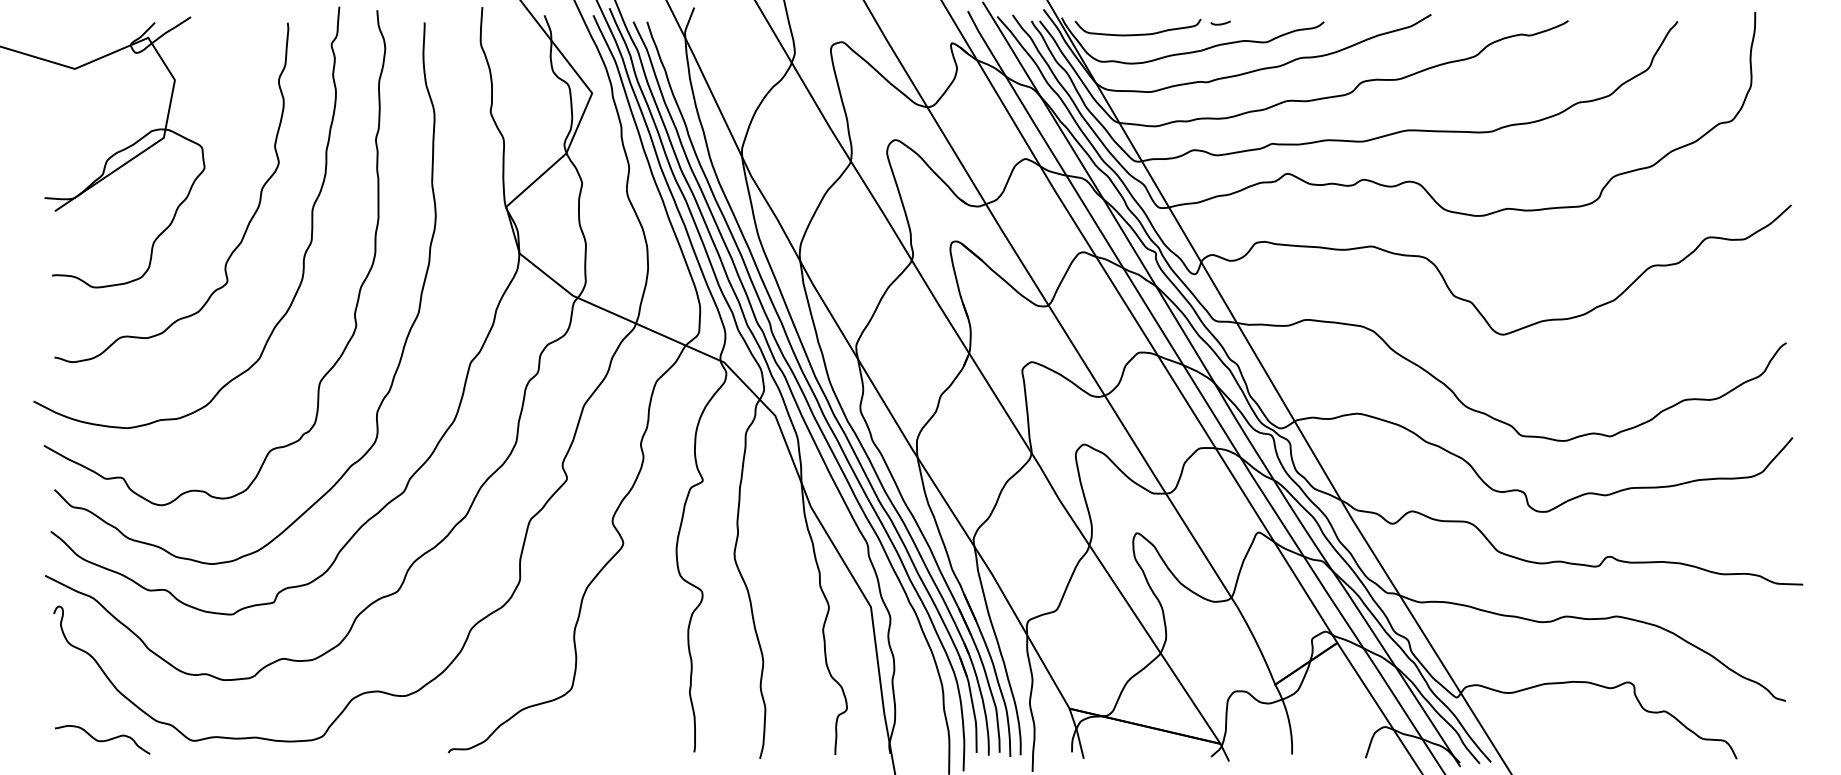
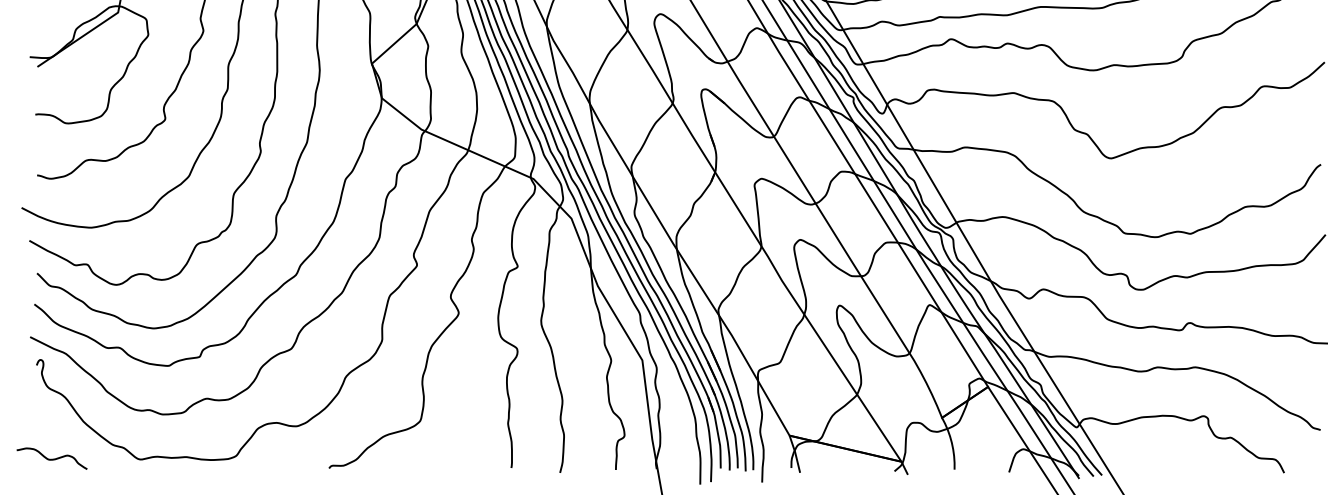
curve: (102, 740) -> (51, 459), moved

